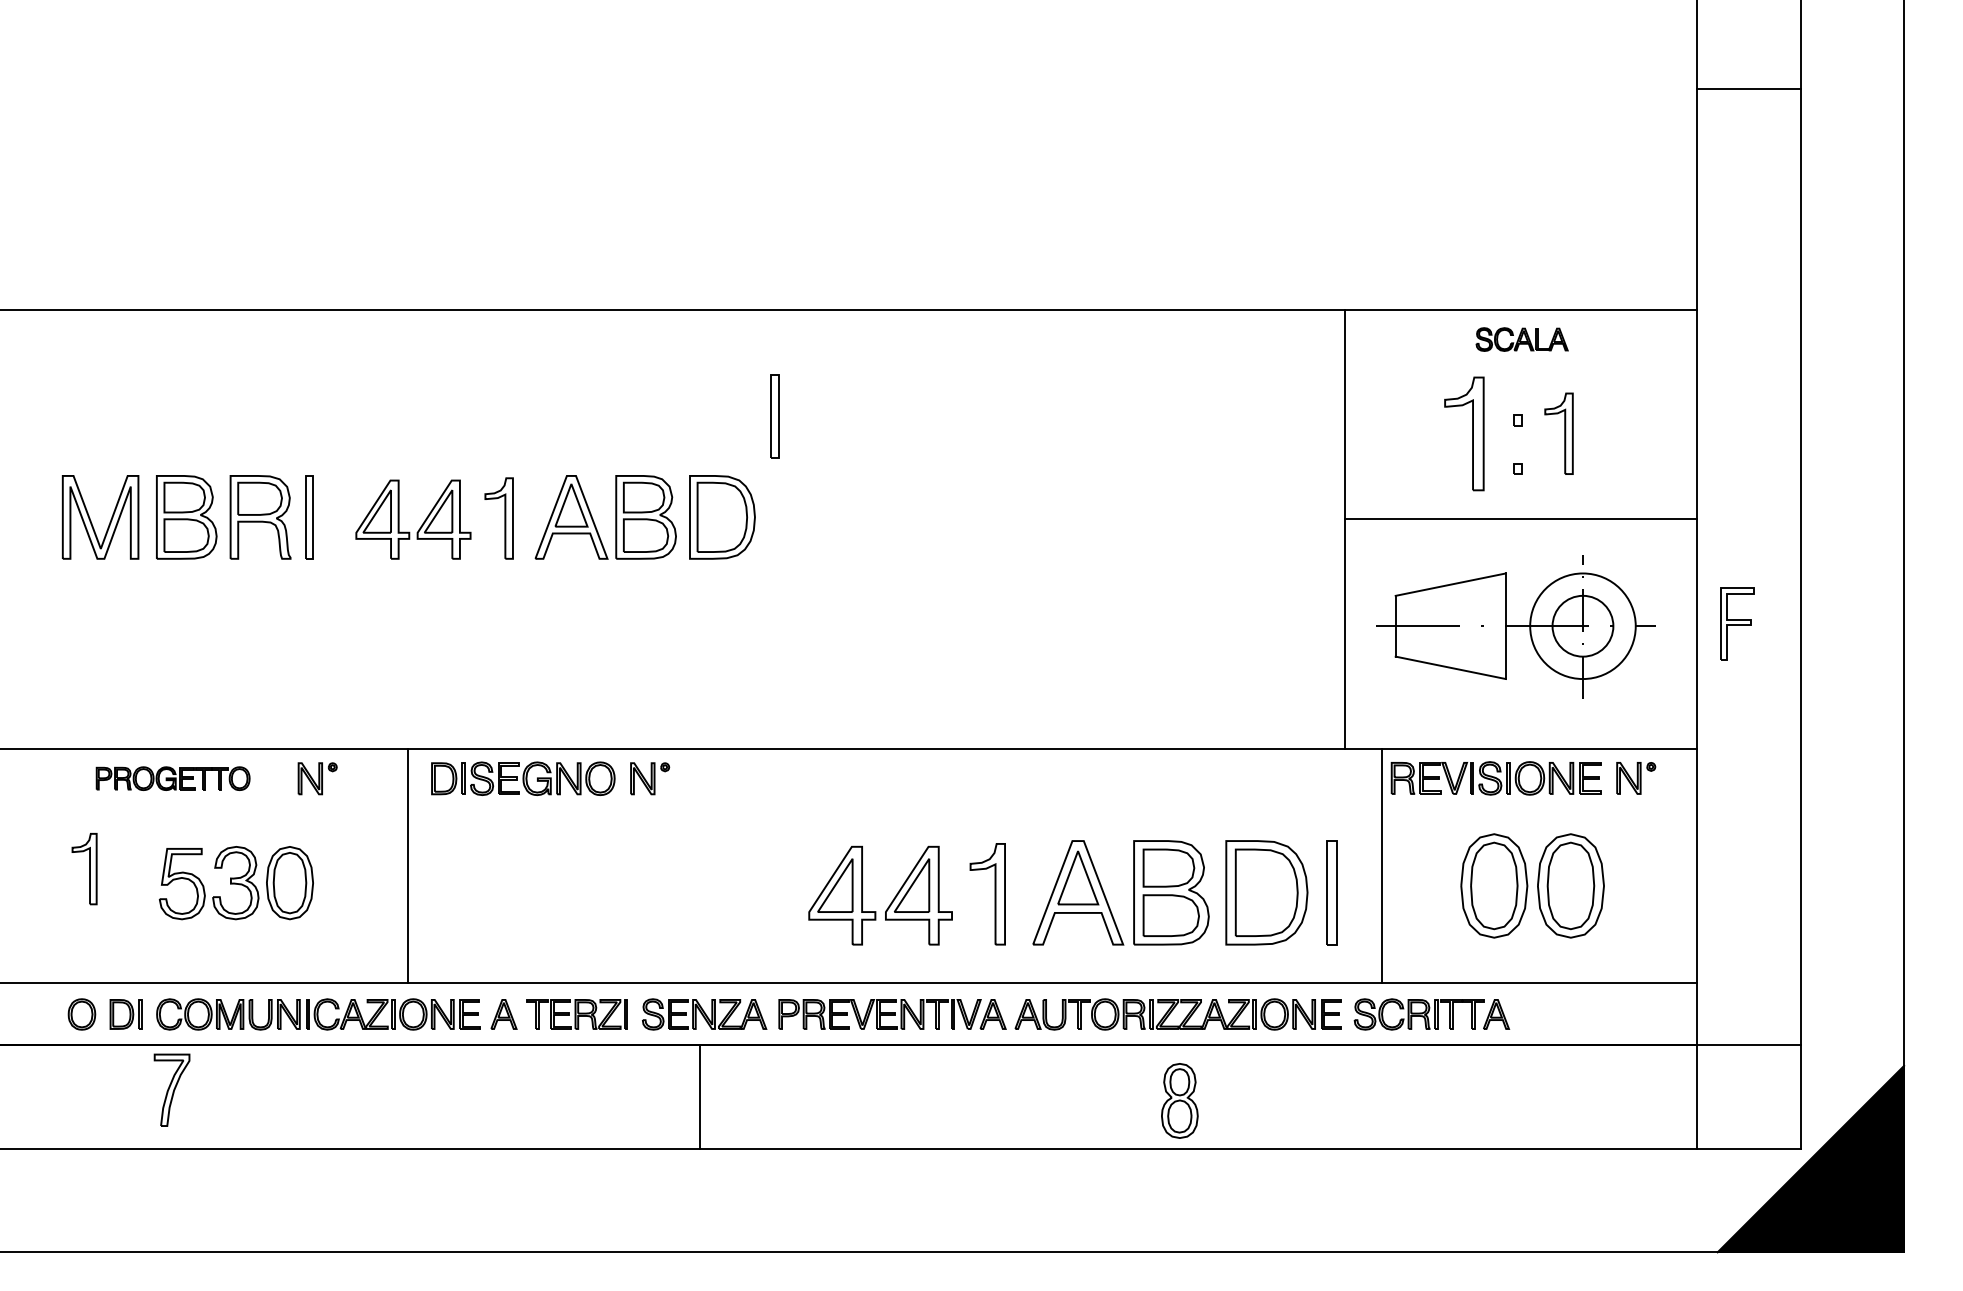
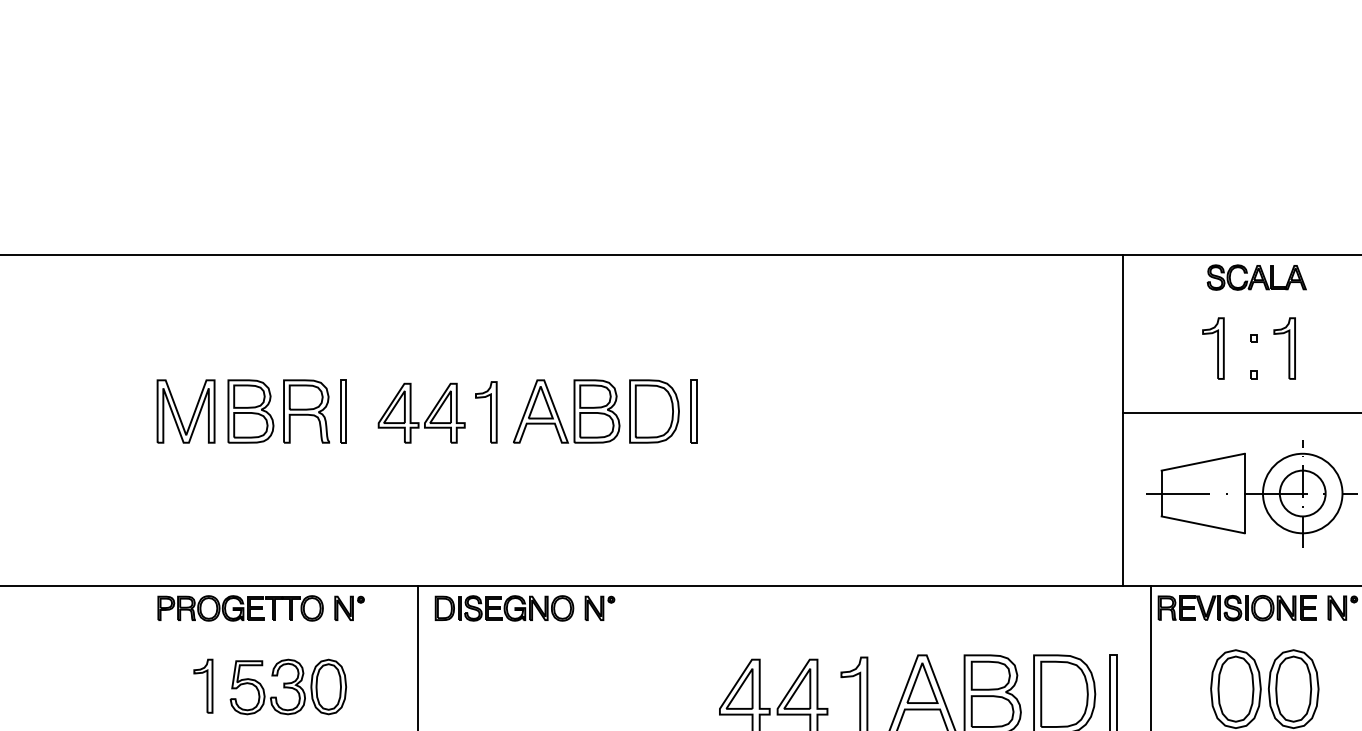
part: (1522, 339) -> (1257, 277), size x1.43
part: (774, 416) -> (693, 411), moved
part: (1464, 433) -> (1213, 348), size x0.71
part: (173, 778) -> (240, 608), size x1.43
part: (84, 869) -> (203, 686), moved

